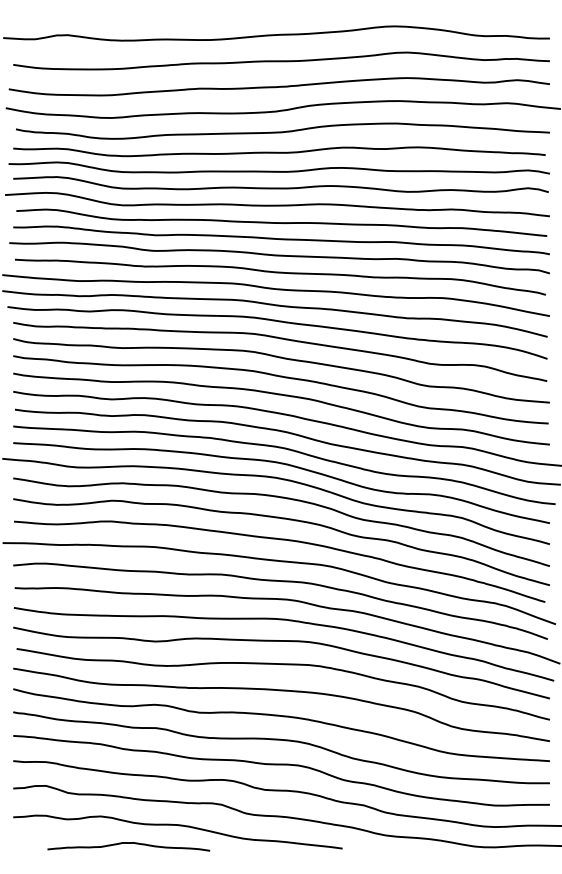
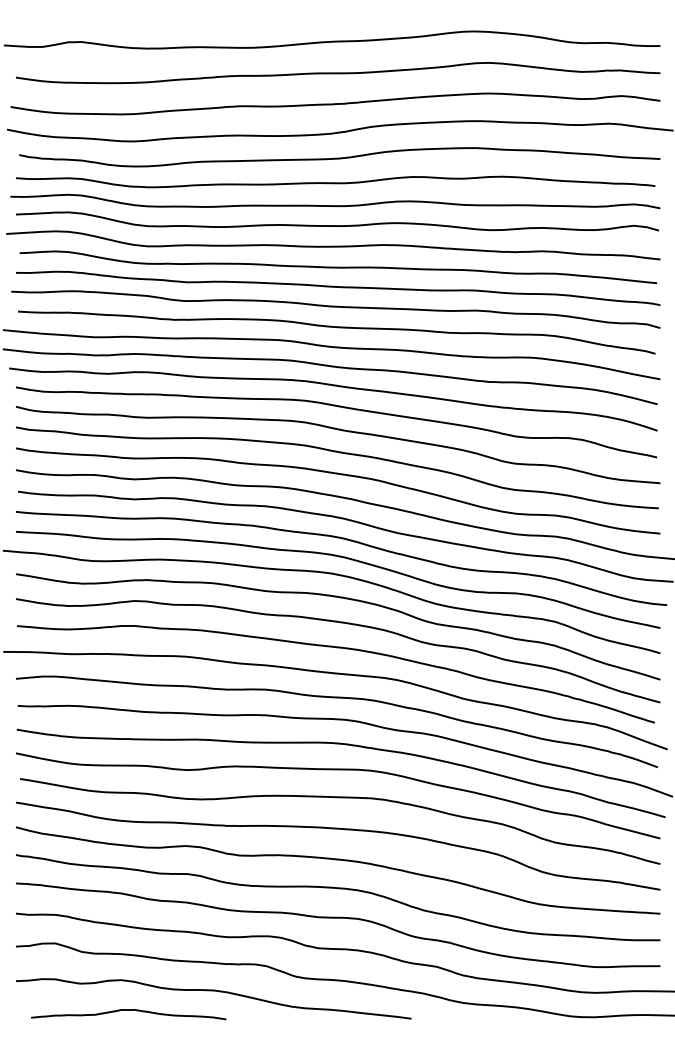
curve: (128, 843) -> (128, 1010), moved

